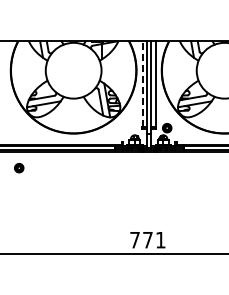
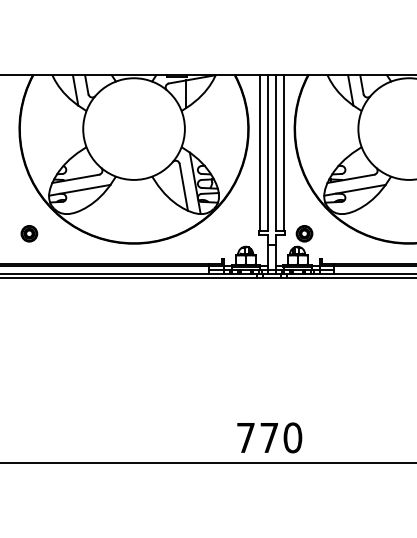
line: (142, 83) -> (259, 152), dashed -> solid
part: (19, 168) -> (29, 234), moved
text: (160, 239) -> (292, 436), 771 -> 770

